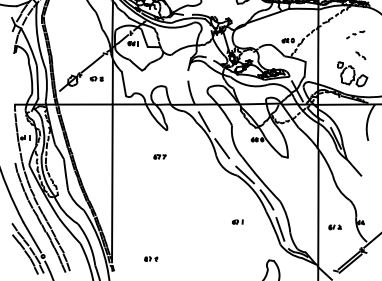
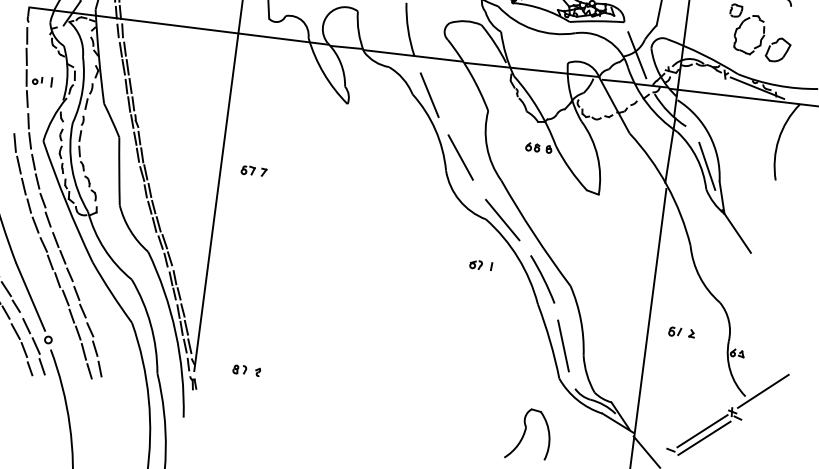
part: (159, 156) -> (253, 170), moved
part: (237, 221) -> (480, 264), moved
part: (334, 227) -> (680, 332), moved
part: (151, 258) -> (247, 369), moved

